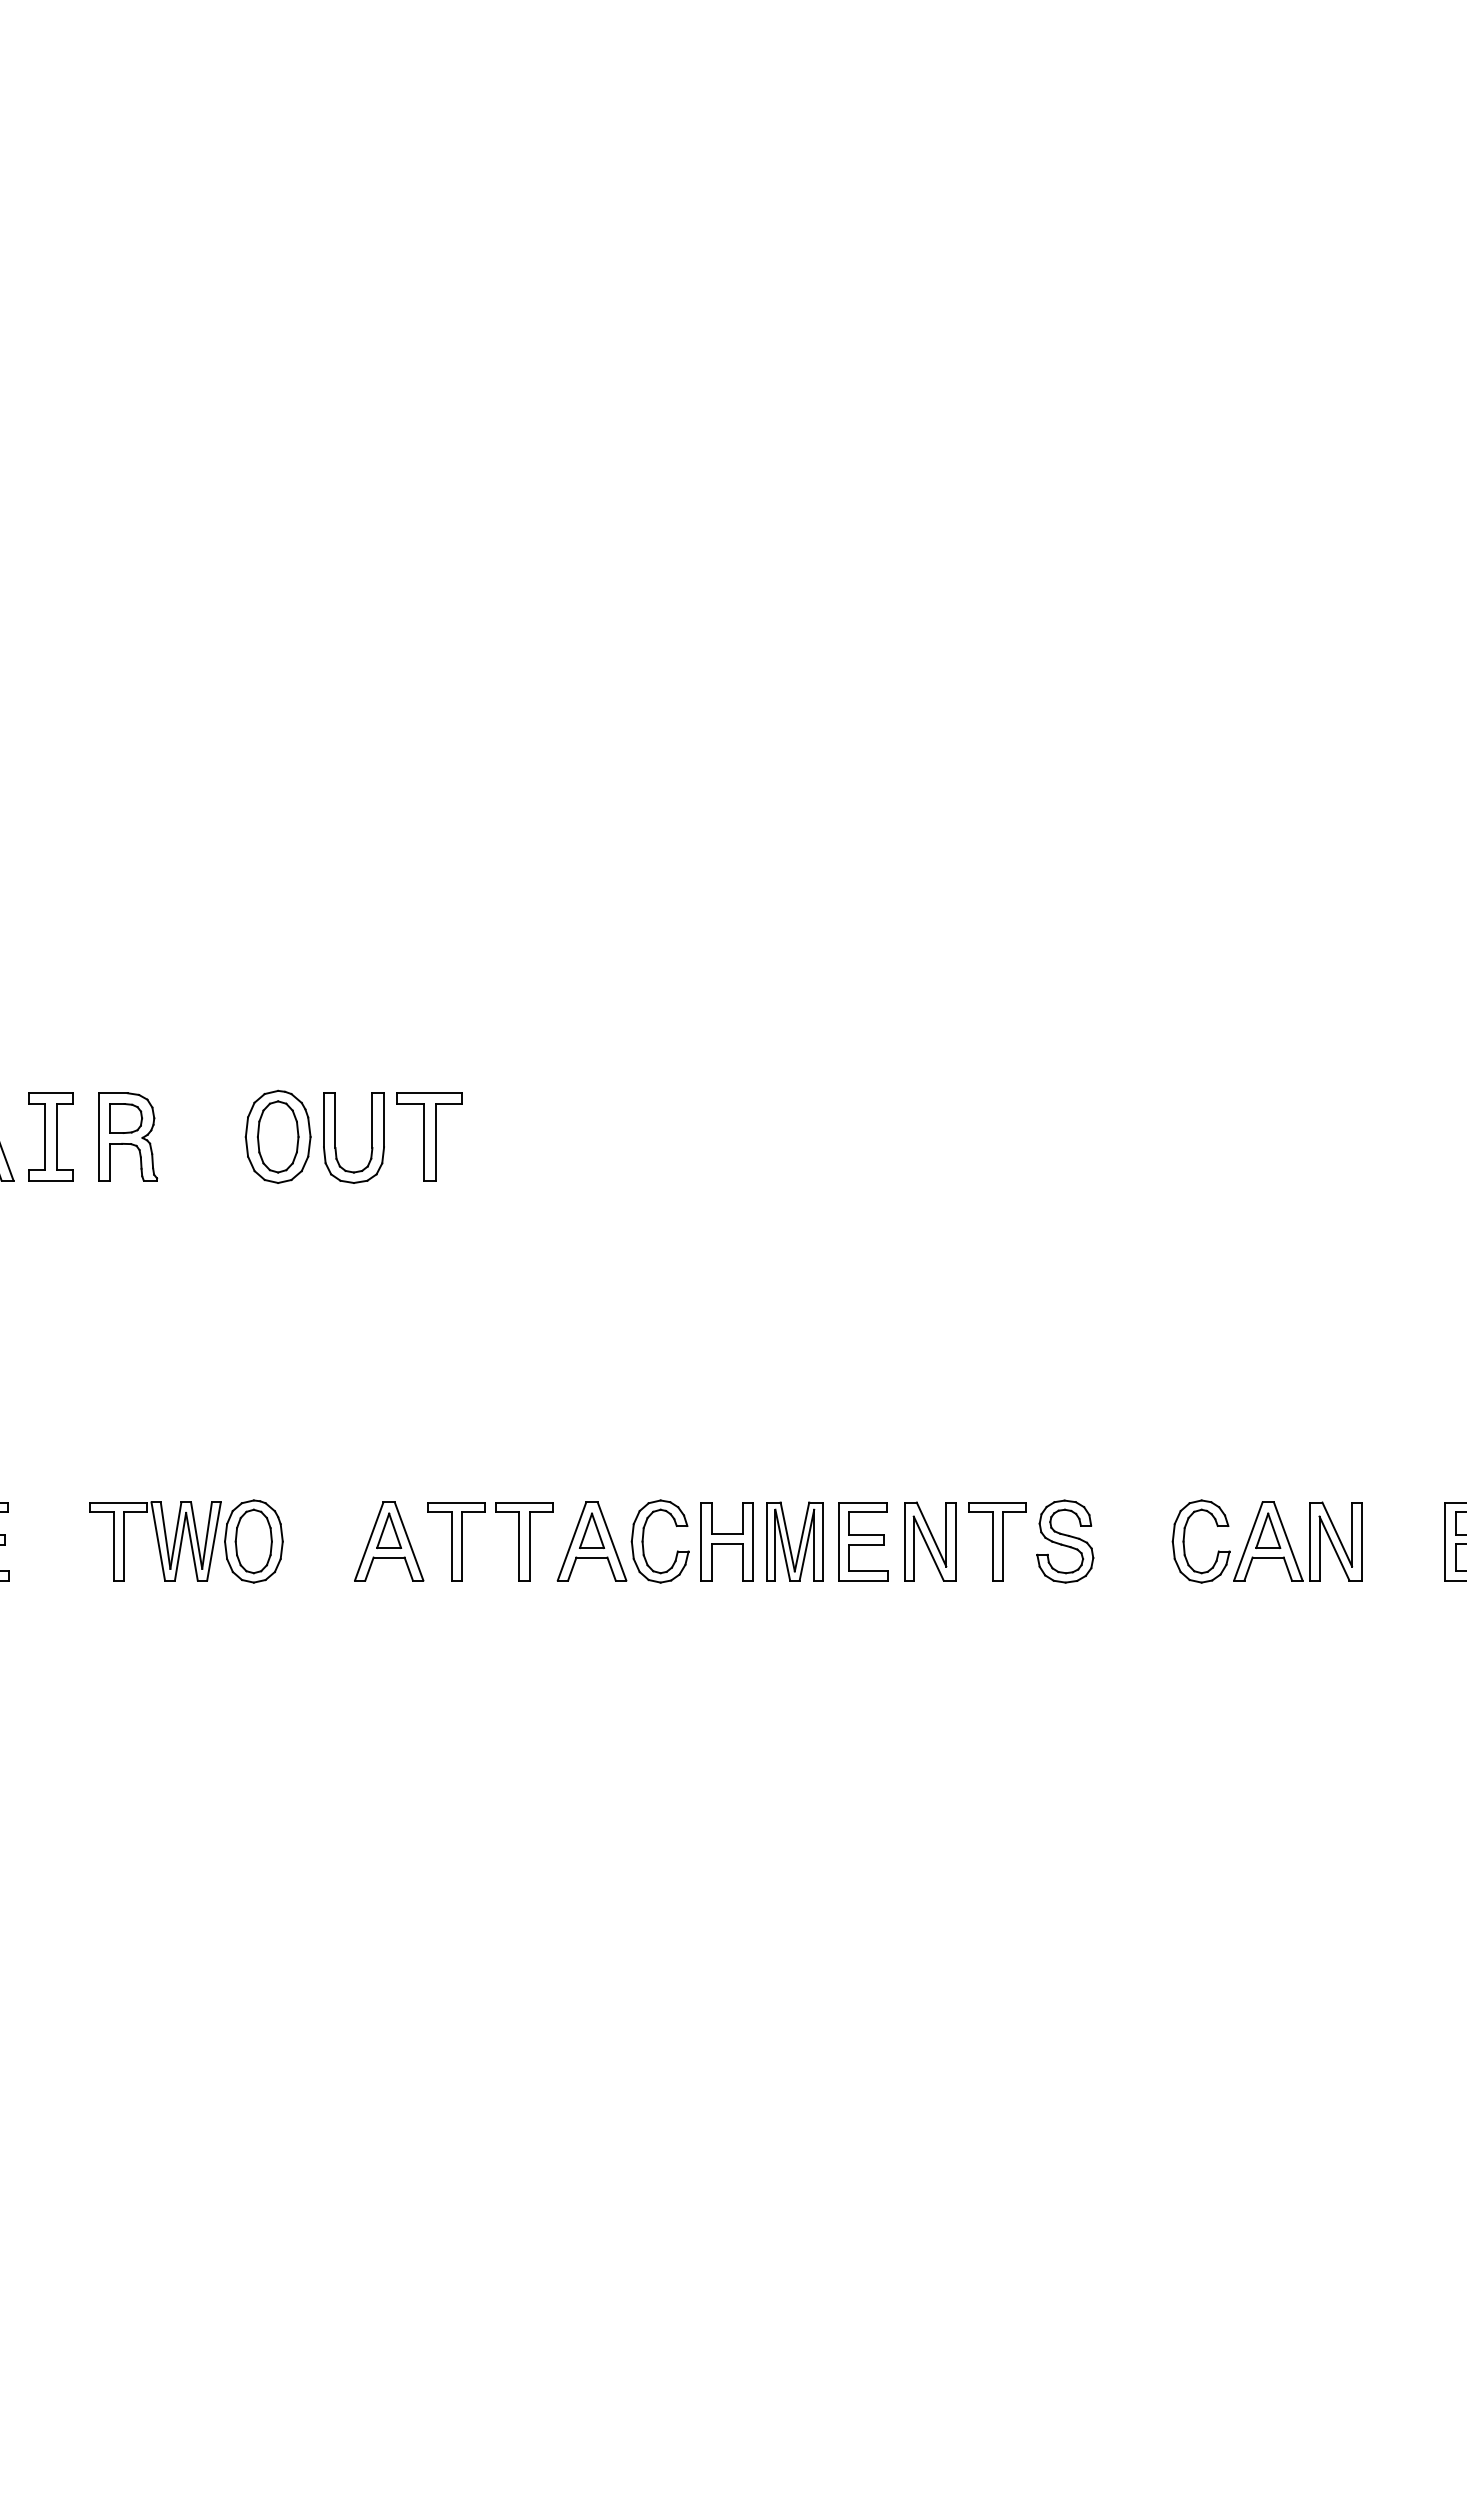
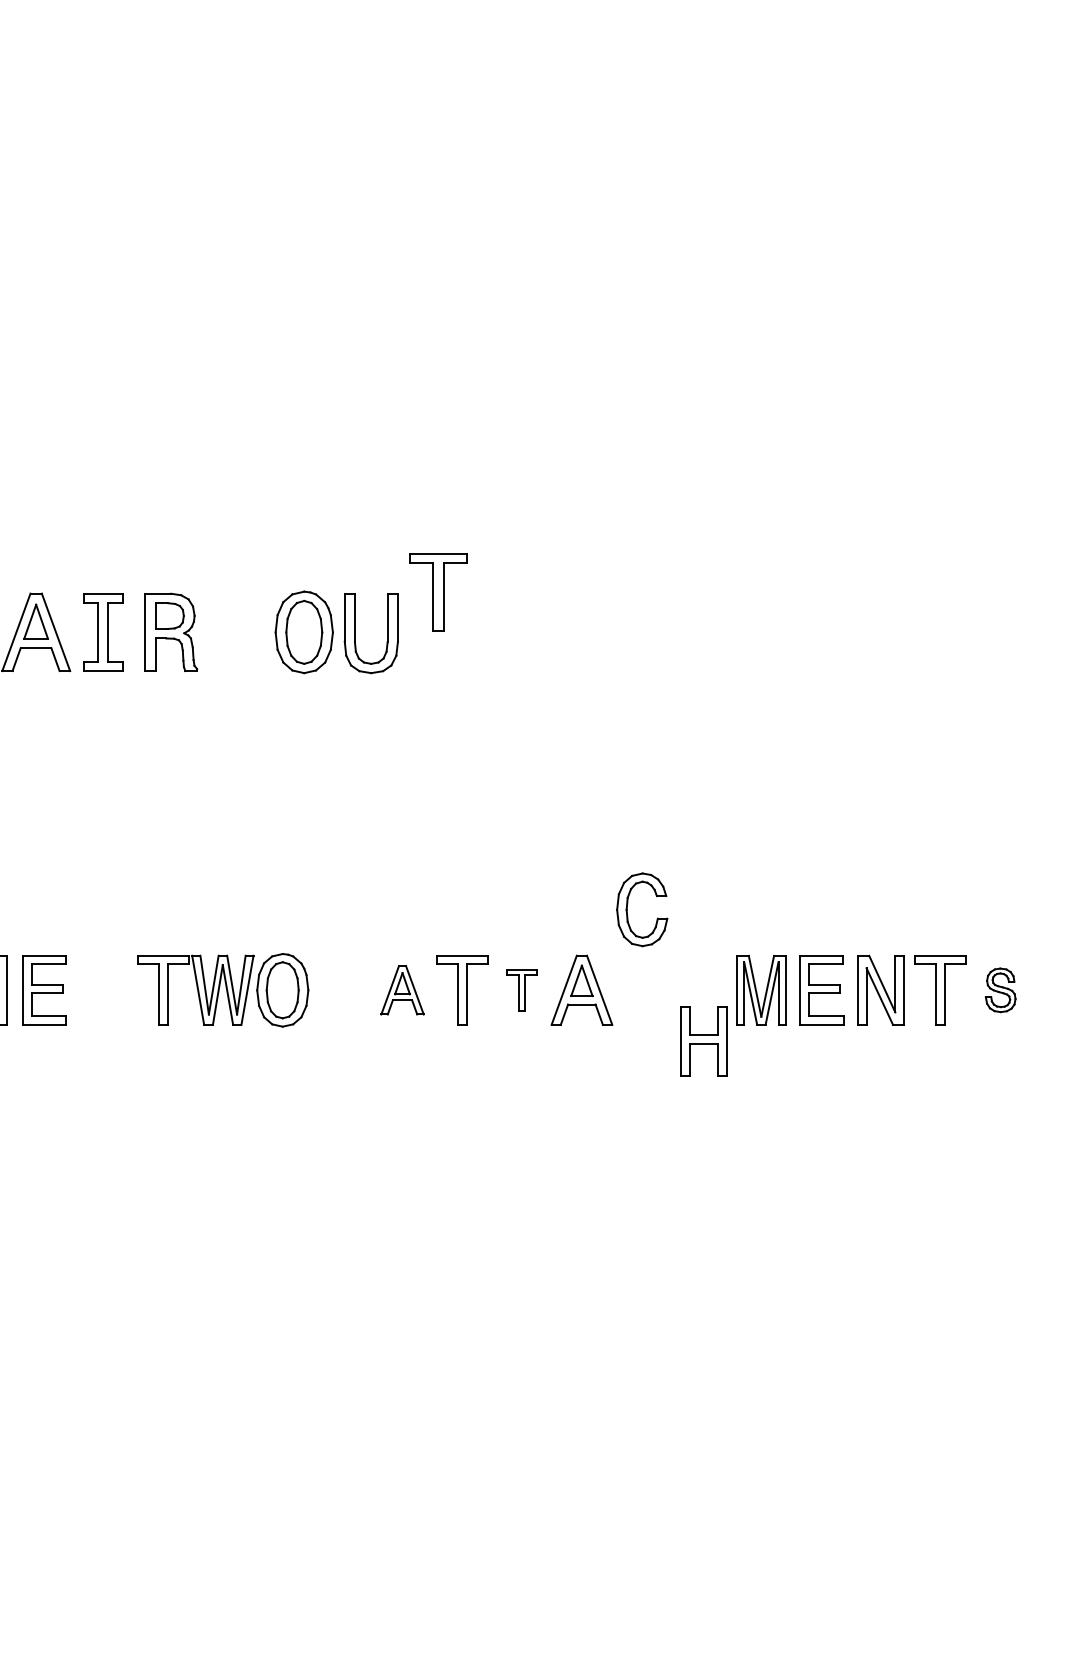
part: (429, 1136) -> (438, 592), moved
part: (389, 1541) -> (402, 990), size x0.7
part: (524, 1541) -> (522, 990), size x0.6
part: (643, 1541) -> (627, 909), moved
part: (726, 1541) -> (703, 1041), moved
part: (1065, 1541) -> (1000, 990), size x0.6

